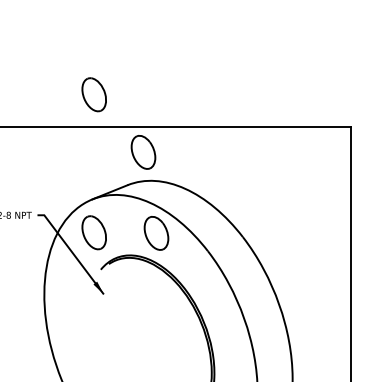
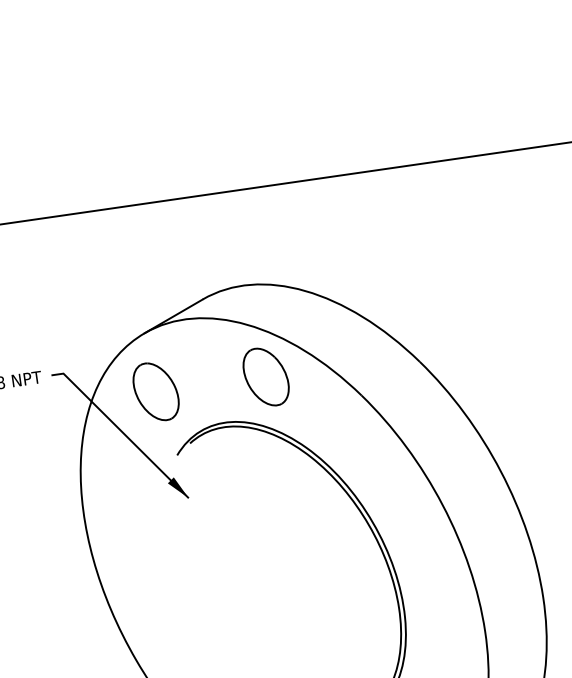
part: (93, 94) -> (119, 147), removed
part: (143, 152) -> (222, 237), removed

